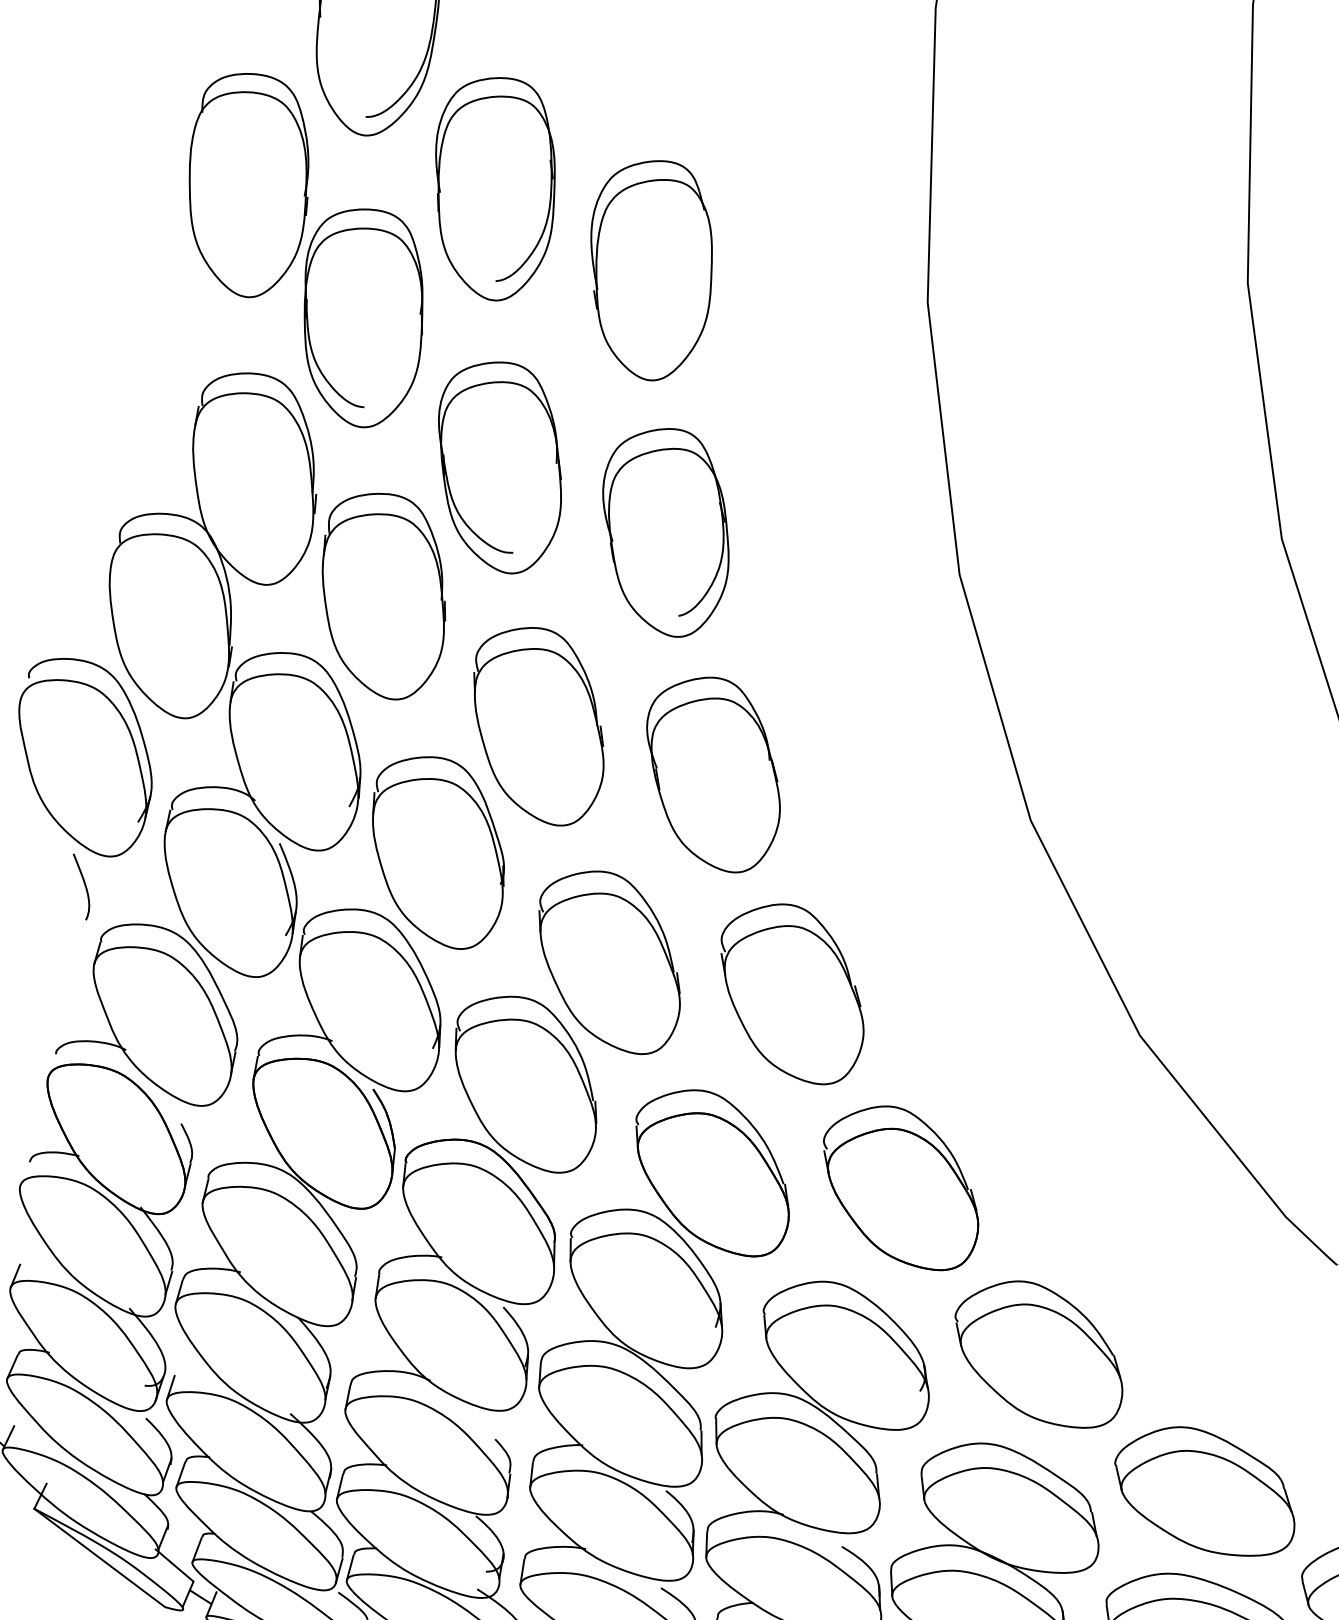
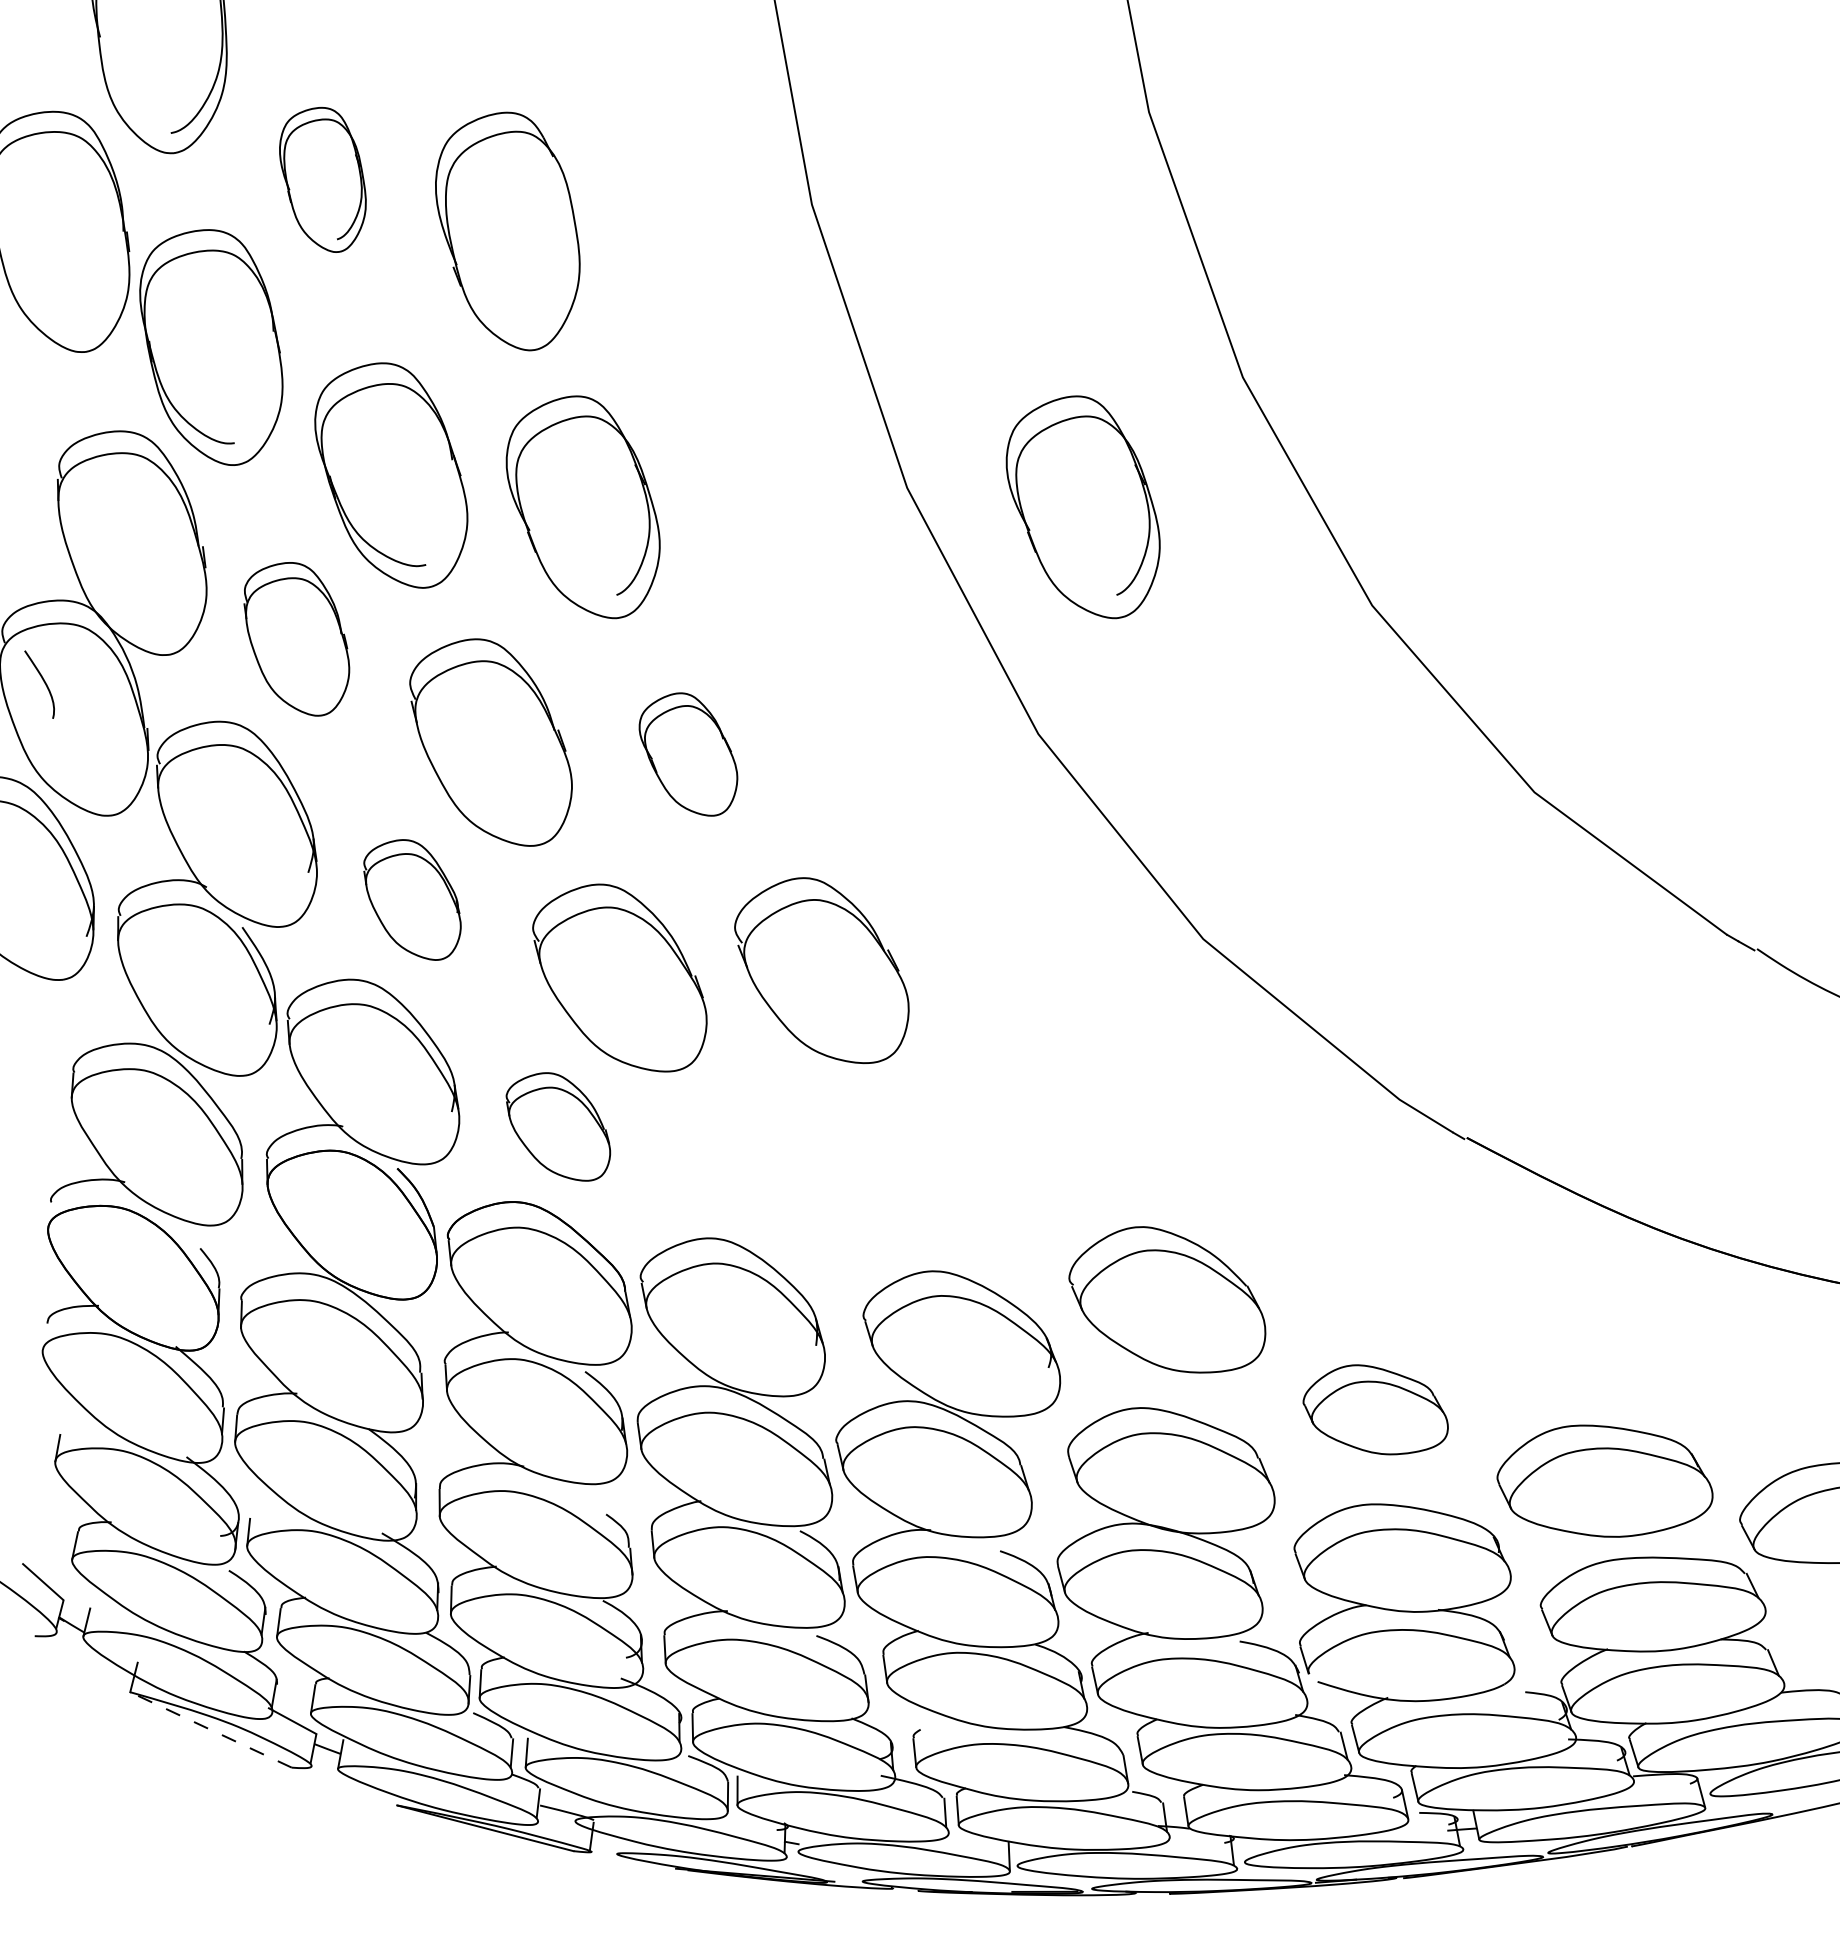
part: (493, 187) -> (322, 179), size x0.6
part: (382, 595) -> (296, 639), size x0.7
part: (1113, 625) -> (1082, 507), added
part: (712, 772) -> (688, 754), size x0.6
part: (437, 850) -> (412, 899), size x0.6
curve: (83, 883) -> (42, 680), moved
part: (525, 1081) -> (558, 1126), size x0.6
part: (712, 1171) -> (777, 1179), removed
part: (900, 1185) -> (981, 1152), removed
part: (1205, 1490) -> (1375, 1409), size x0.7
line: (99, 1557) -> (210, 1729), solid -> dashed

